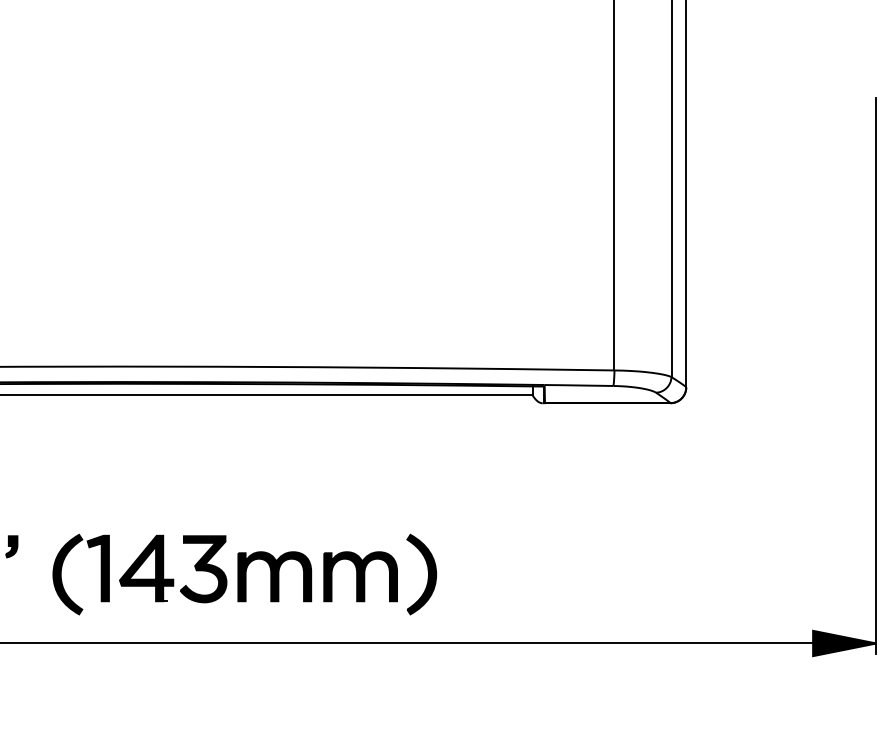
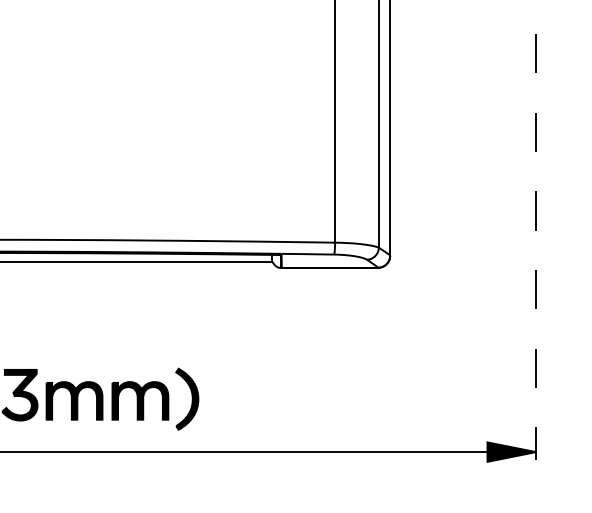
line: (876, 376) -> (536, 247), solid -> dashed

